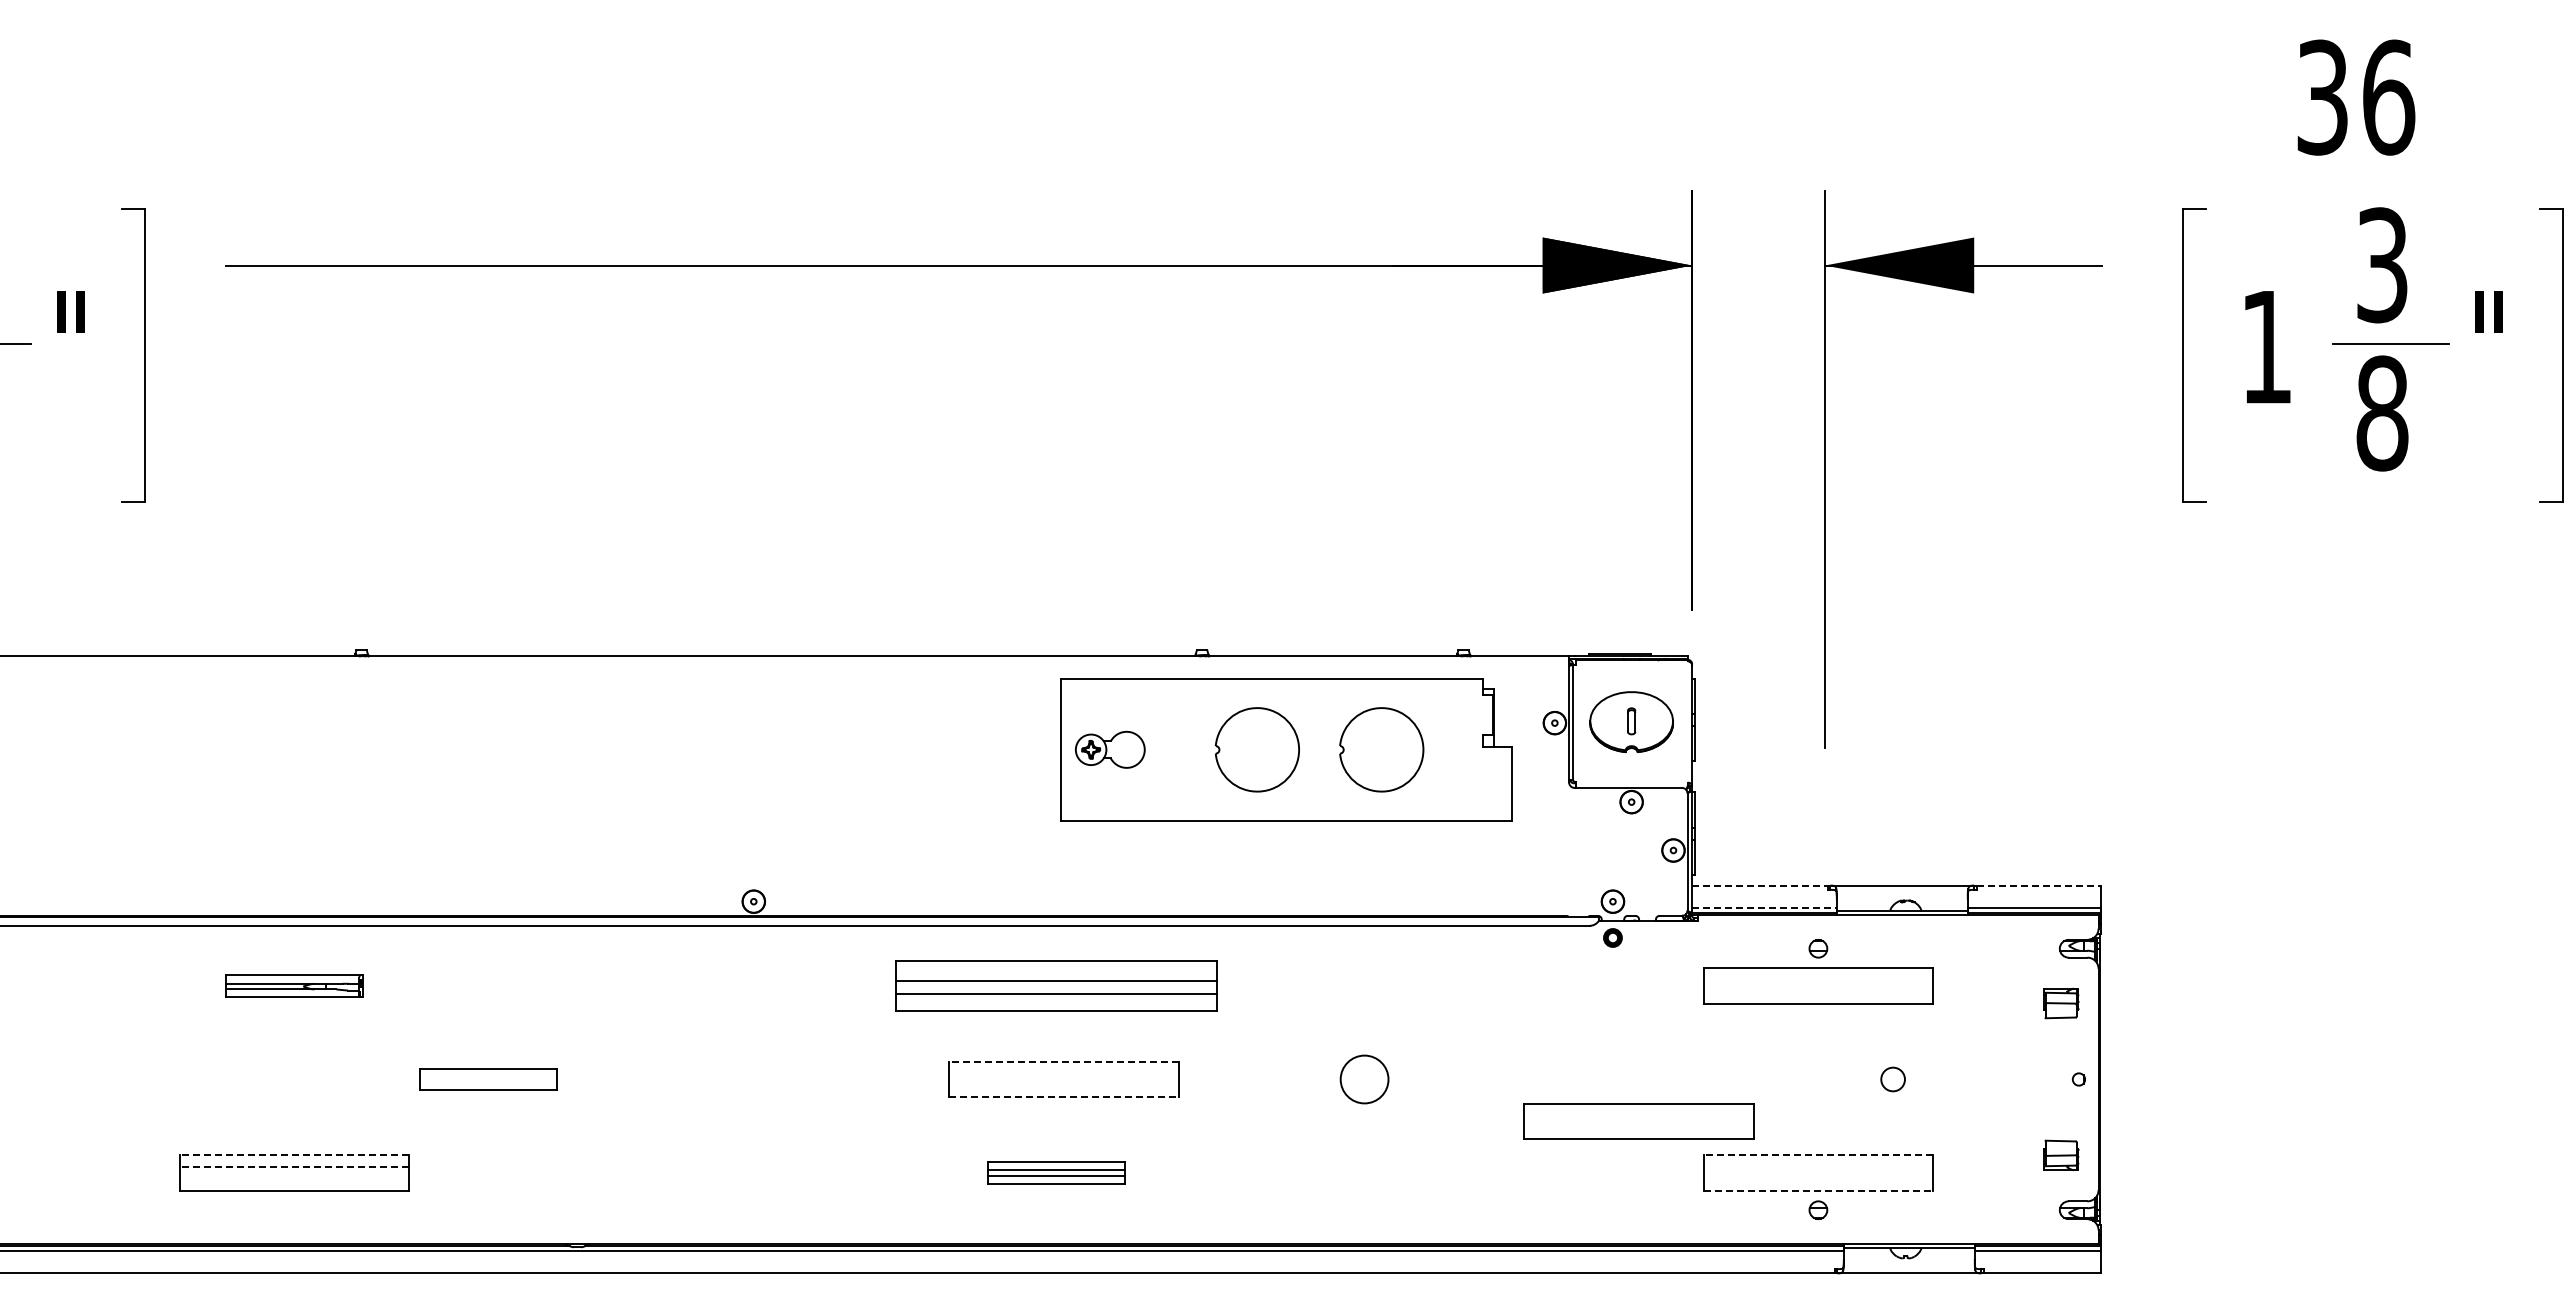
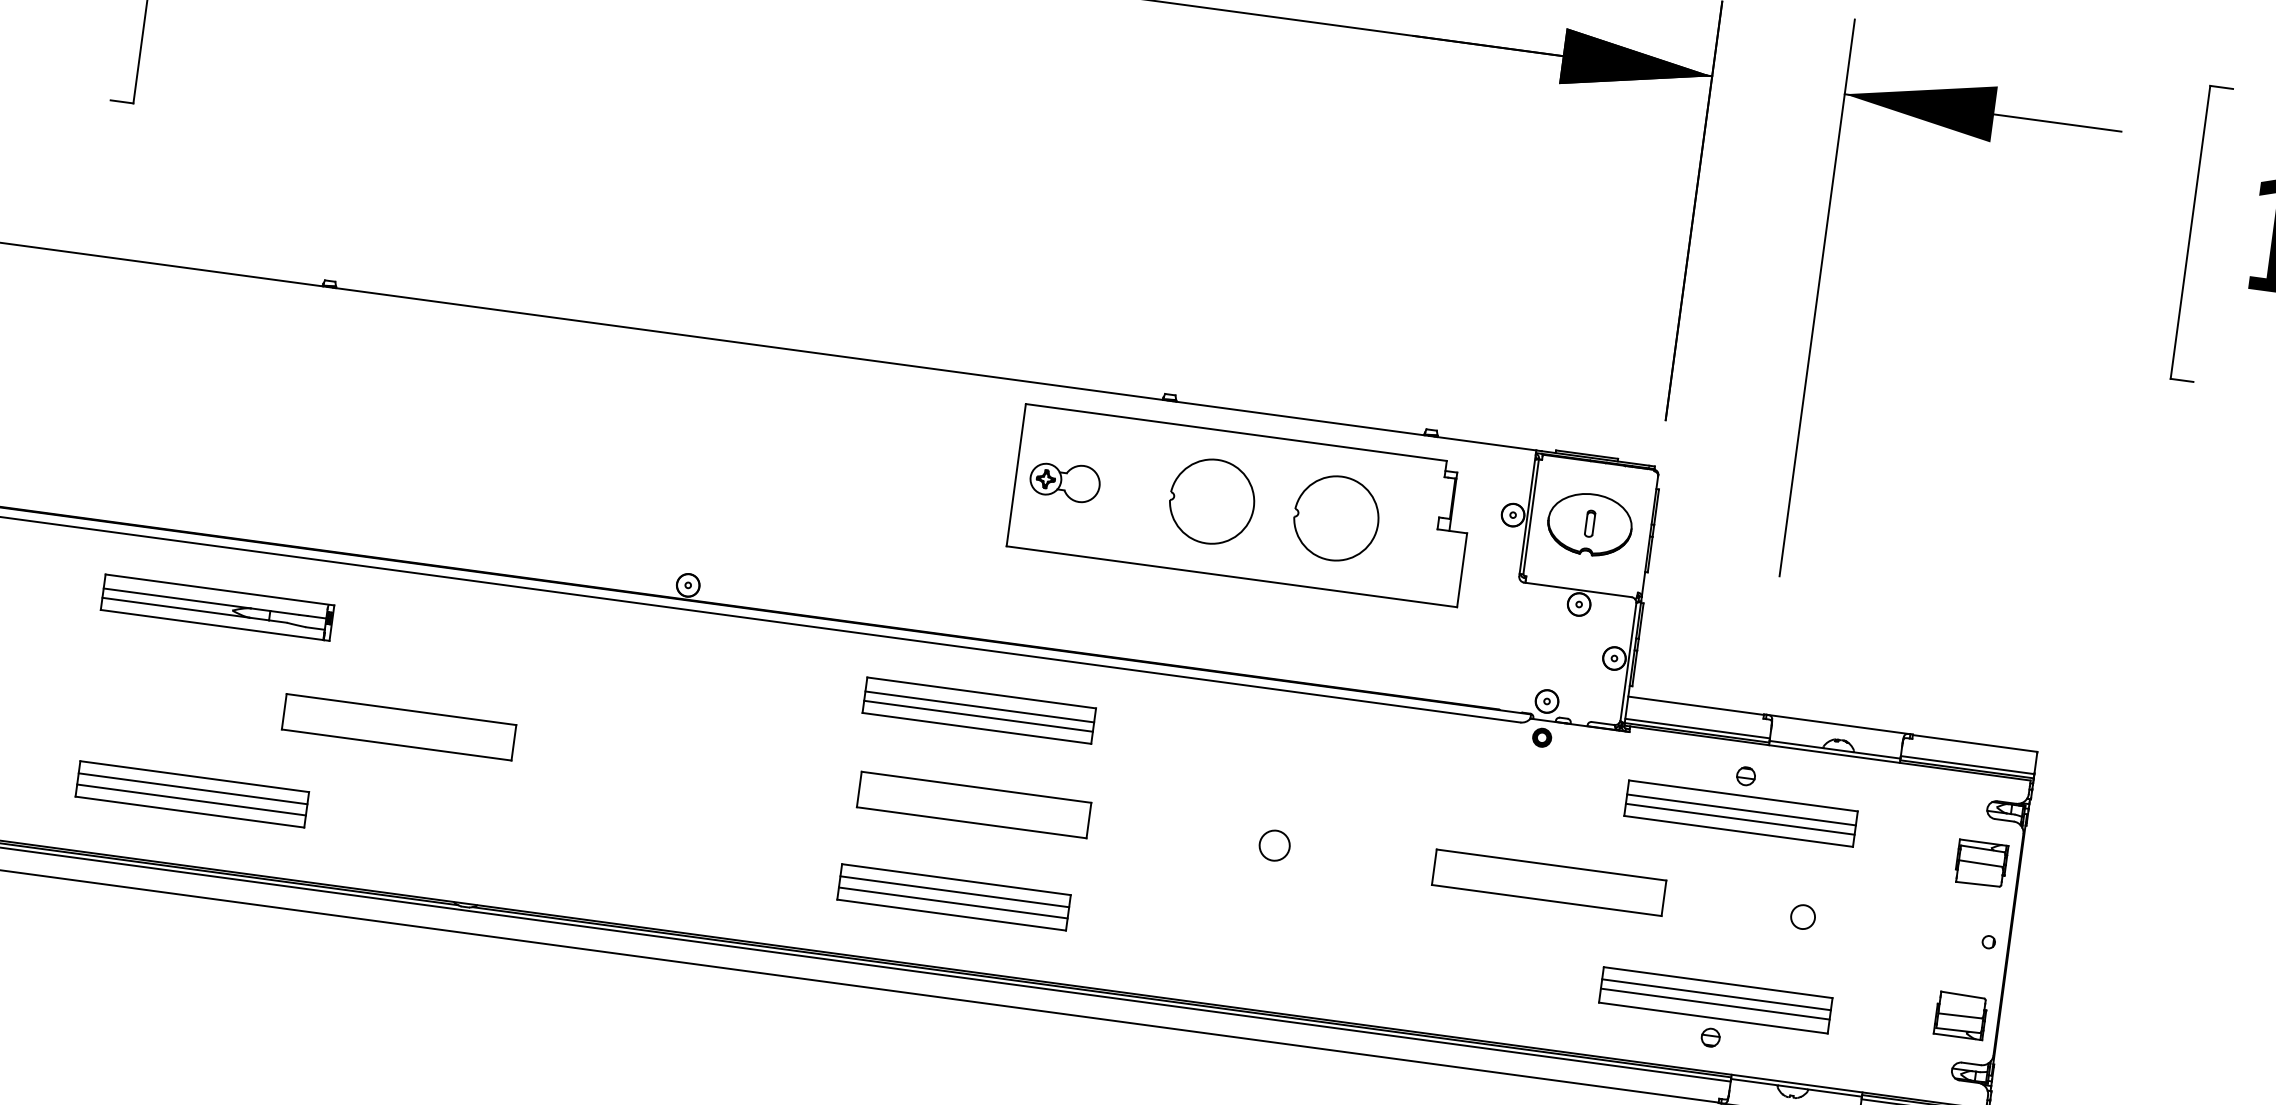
line: (1760, 886) -> (1696, 706), dashed -> solid
line: (2039, 886) -> (1975, 743), dashed -> solid
line: (1765, 908) -> (1698, 728), dashed -> solid
line: (1818, 982) -> (1741, 810), added
part: (294, 985) -> (217, 607), size x1.67
part: (1056, 985) -> (979, 710), size x0.71
line: (1818, 991) -> (1740, 819), added
part: (2061, 1003) -> (1981, 863), size x1.43
line: (1063, 1061) -> (976, 786), dashed -> solid
part: (488, 1079) -> (399, 727), size x1.67
circle: (1364, 1079) -> (1274, 845), size x0.62
line: (1063, 1097) -> (971, 822), dashed -> solid
part: (1638, 1121) -> (1548, 882), moved
line: (293, 1155) -> (193, 776), dashed -> solid
line: (1817, 1155) -> (1717, 982), dashed -> solid
part: (2061, 1155) -> (1961, 1015), size x1.43
line: (293, 1167) -> (192, 788), dashed -> solid
line: (1818, 1167) -> (1716, 994), added
part: (1056, 1172) -> (954, 896), size x1.67
line: (1818, 1176) -> (1715, 1003), added
line: (293, 1178) -> (190, 799), added
line: (1818, 1190) -> (1713, 1017), dashed -> solid

